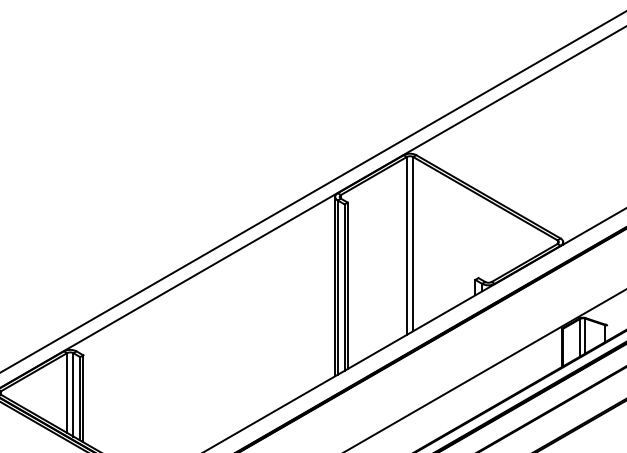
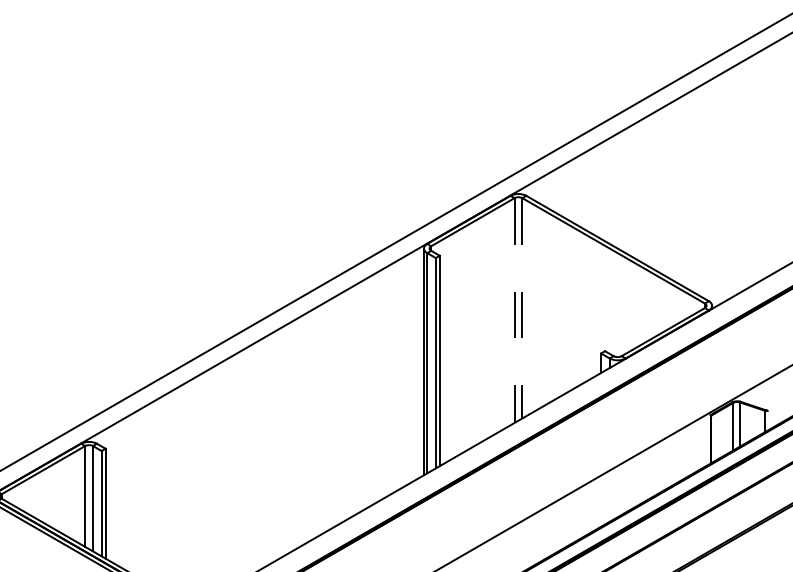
line: (413, 244) -> (522, 308), solid -> dashed
line: (406, 246) -> (514, 311), solid -> dashed

